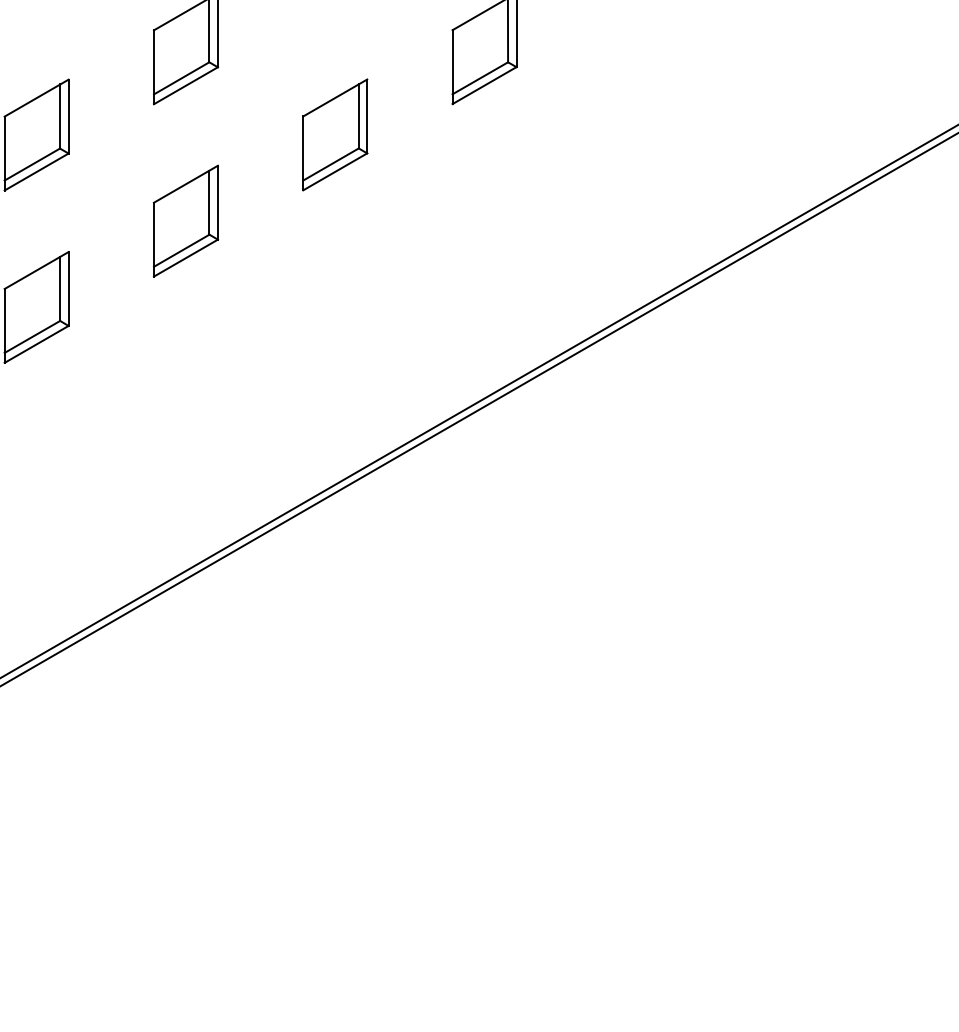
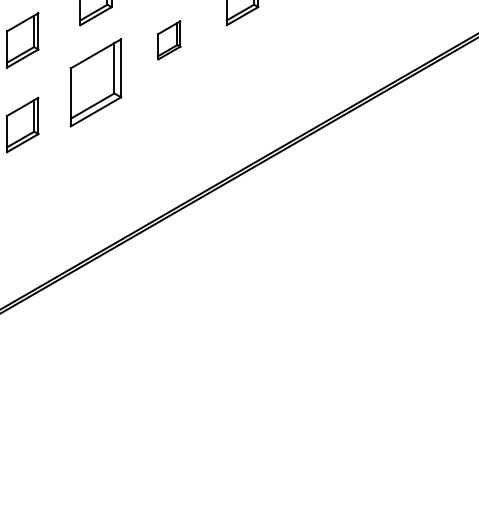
part: (335, 135) -> (169, 40), size x0.7
part: (184, 220) -> (95, 82), size x1.6

